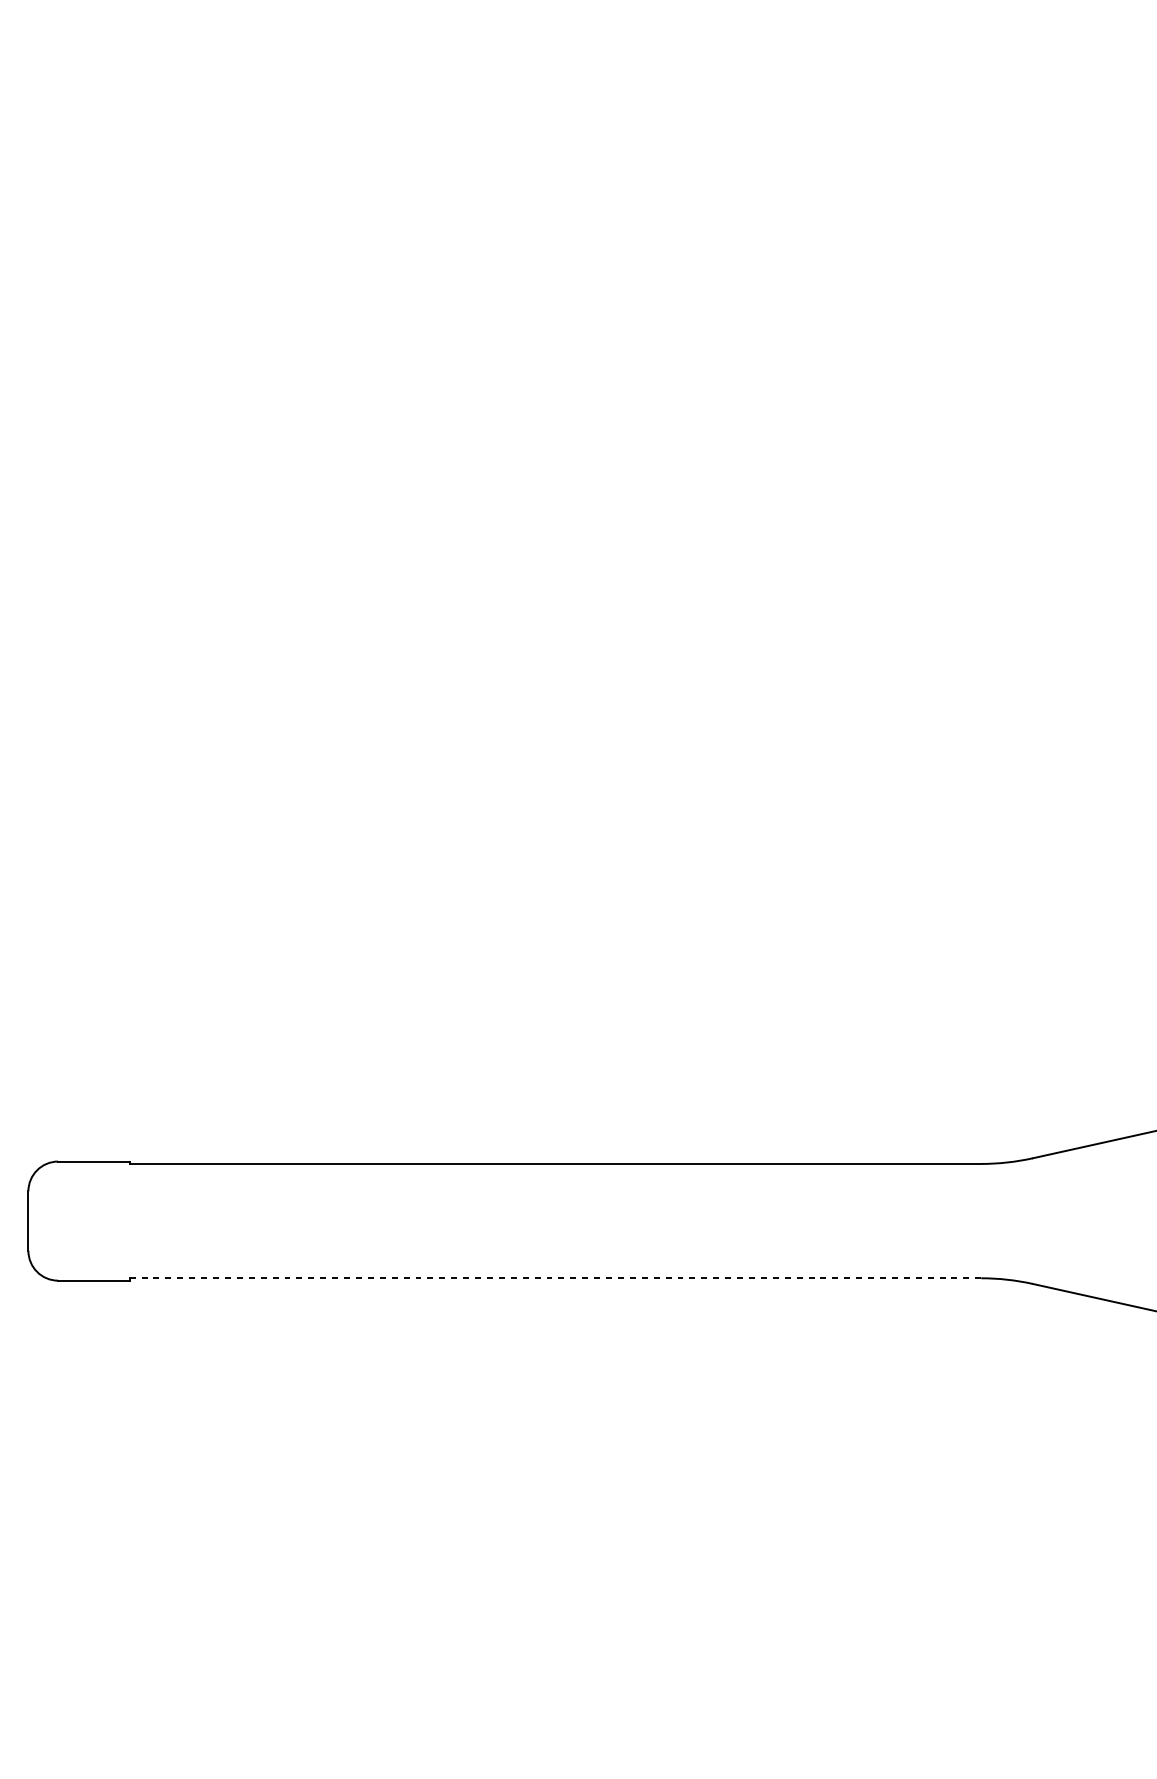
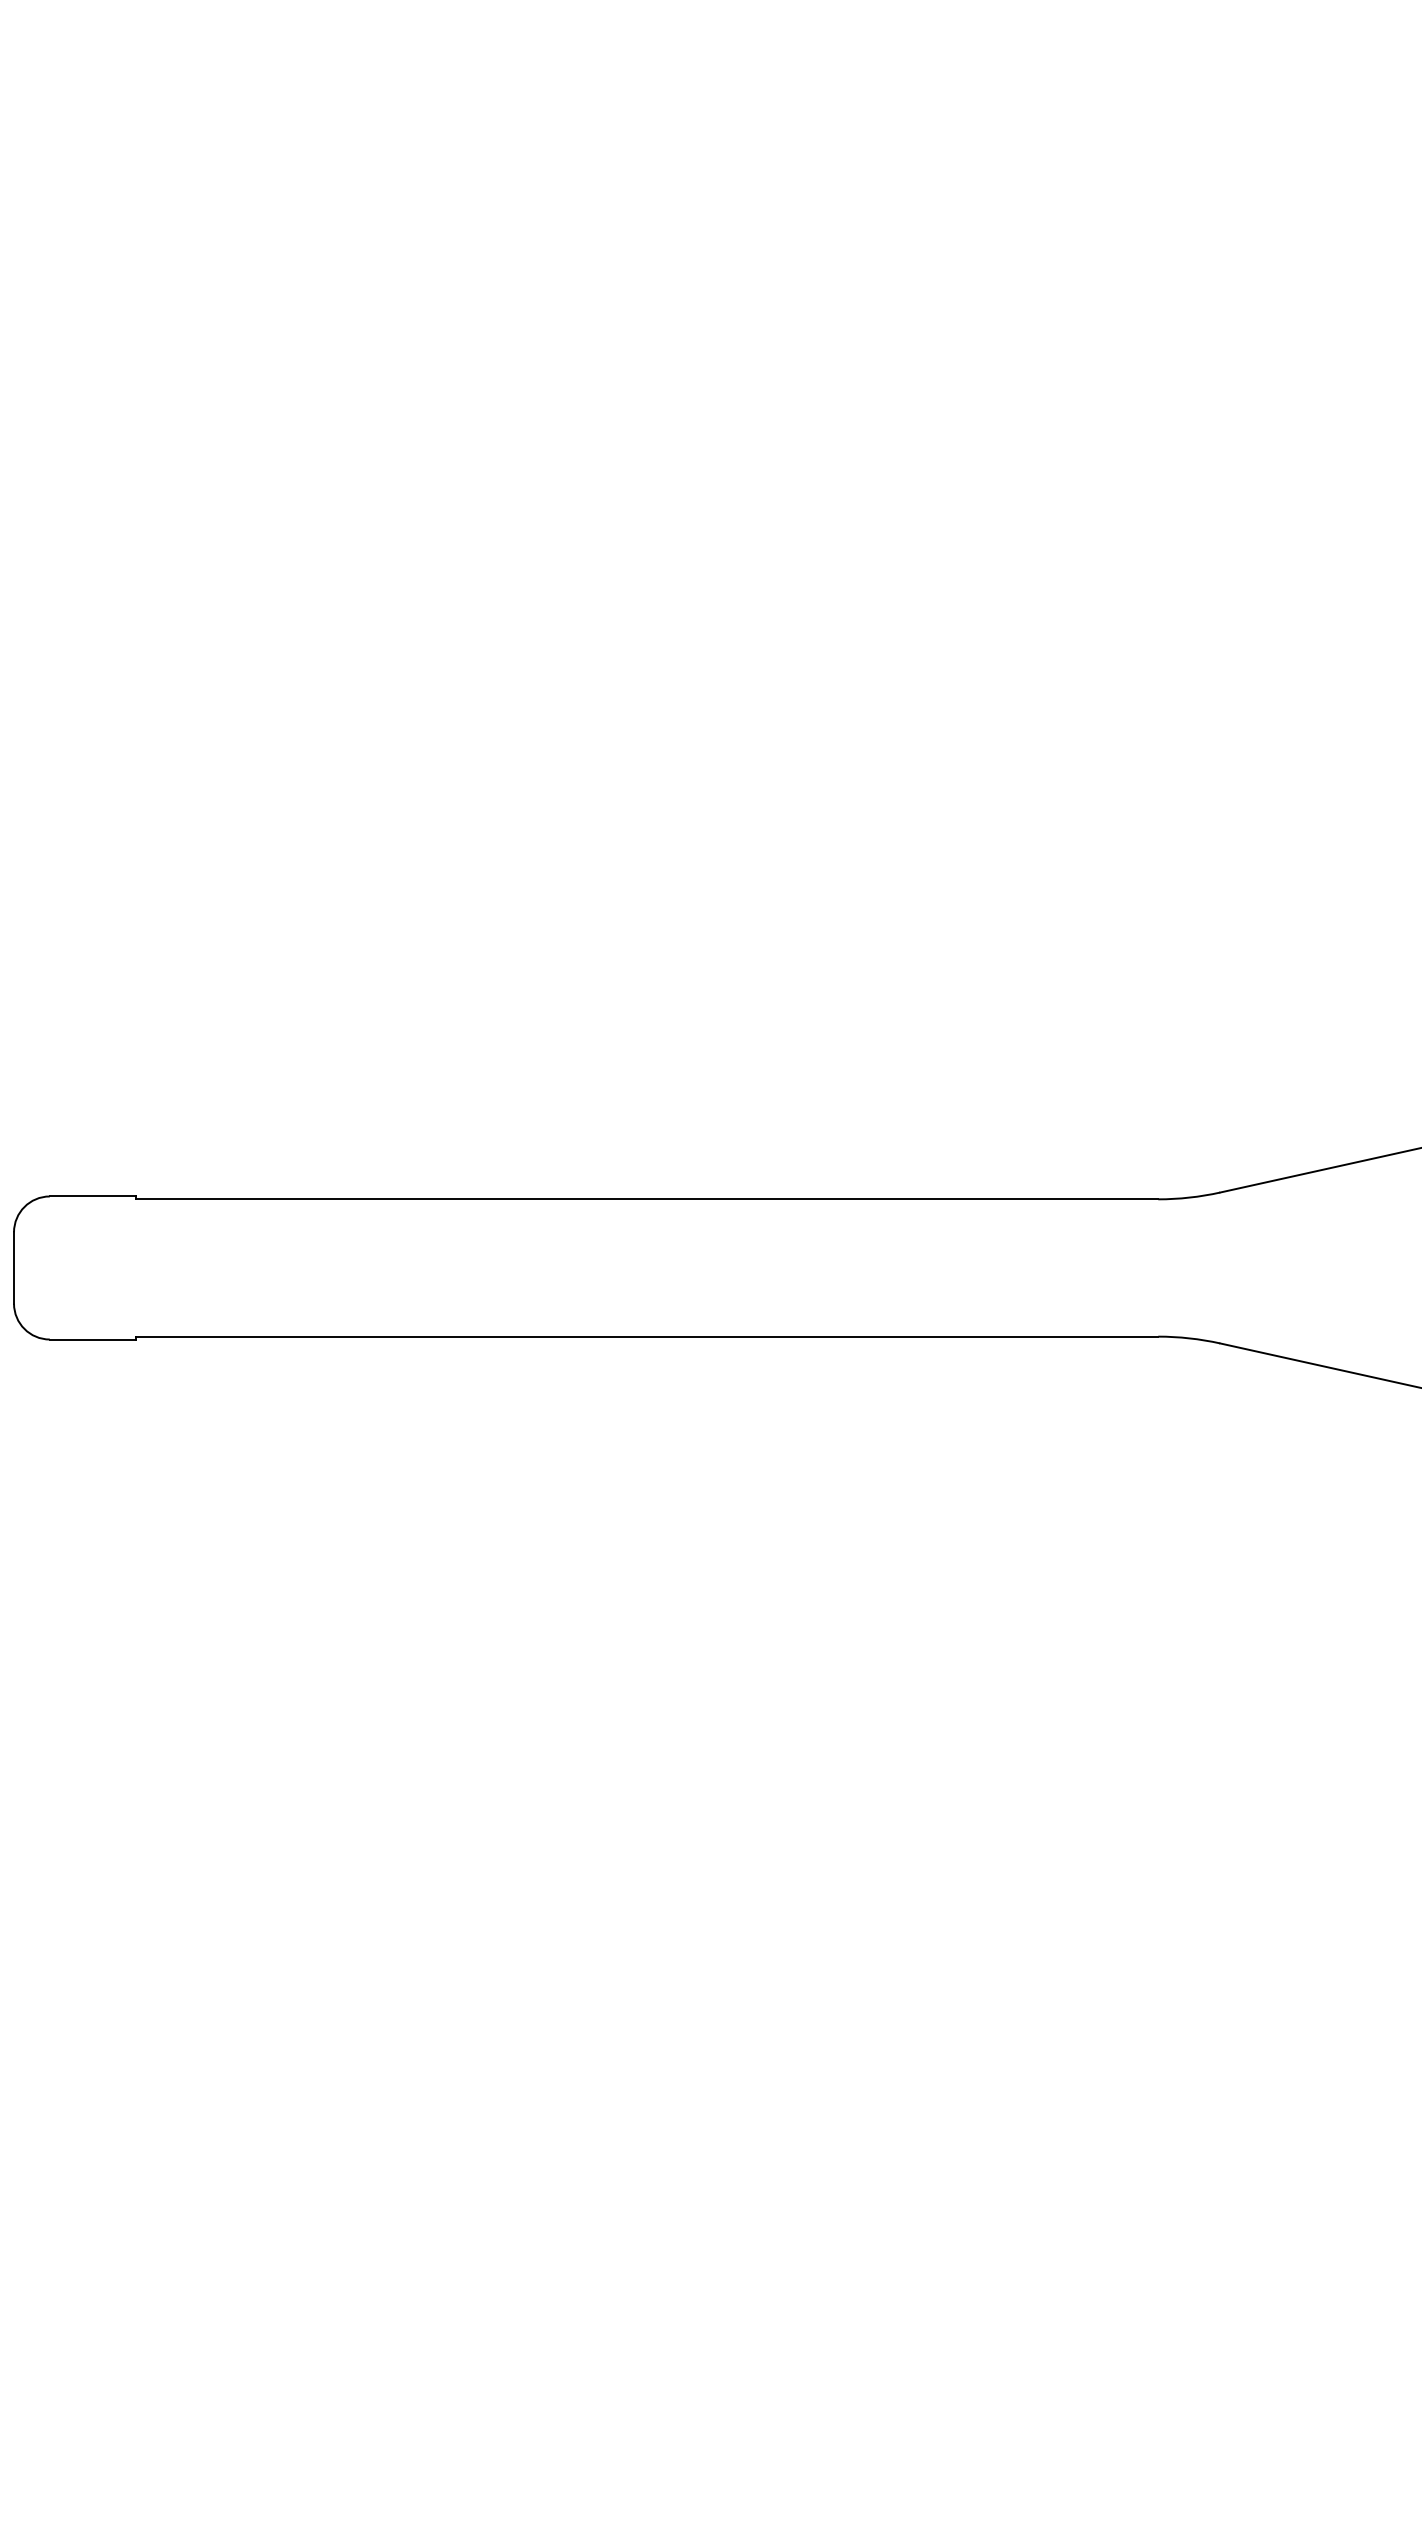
line: (555, 1278) -> (647, 1336), dashed -> solid

